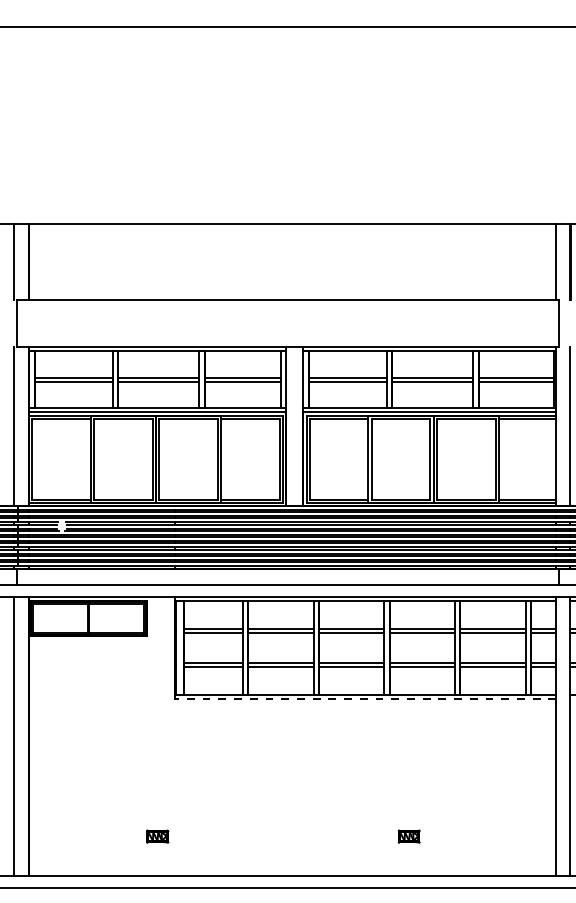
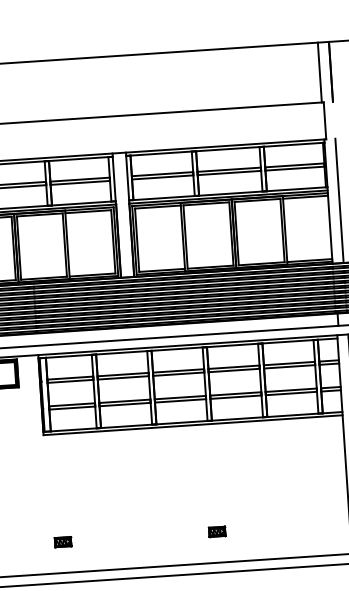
line: (365, 699) -> (193, 425), dashed -> solid
part: (157, 836) -> (63, 542), moved
part: (408, 836) -> (216, 531), moved

